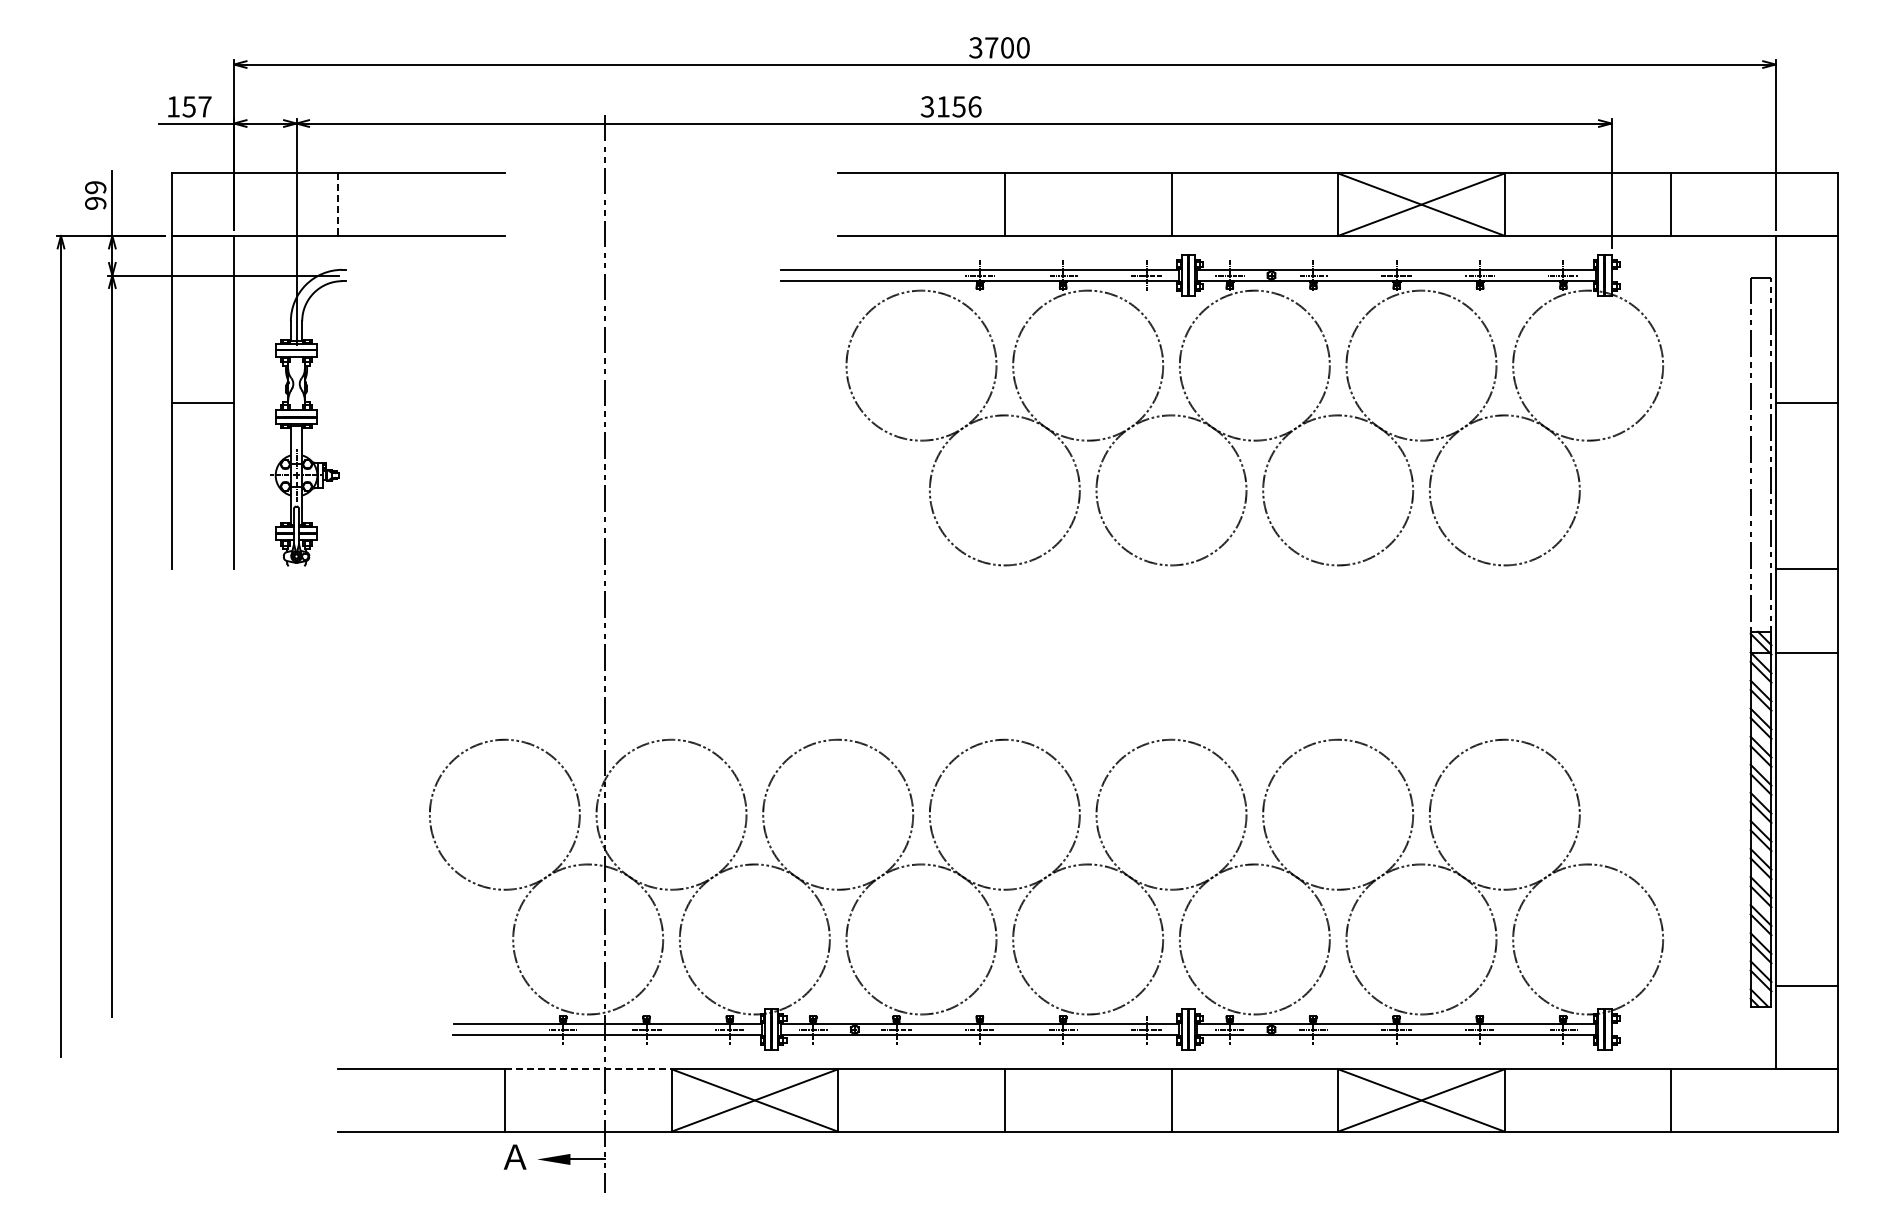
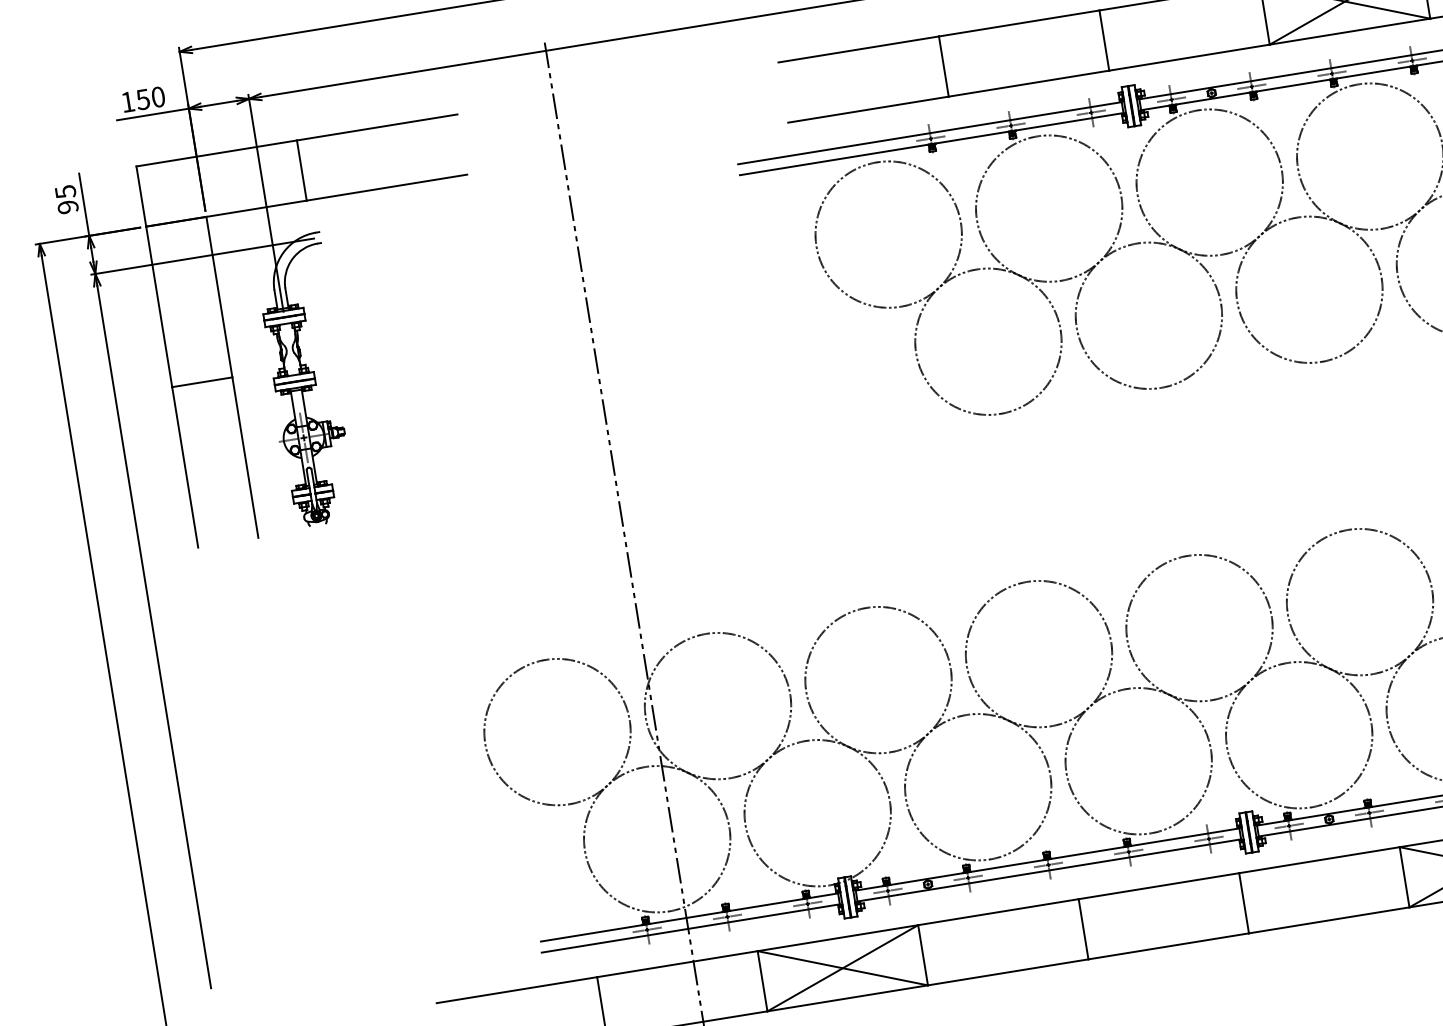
text: (204, 106) -> (157, 96), 157 -> 150
text: (95, 187) -> (65, 191), 99 -> 95
line: (338, 205) -> (302, 171), dashed -> solid
line: (588, 1069) -> (677, 964), dashed -> solid

